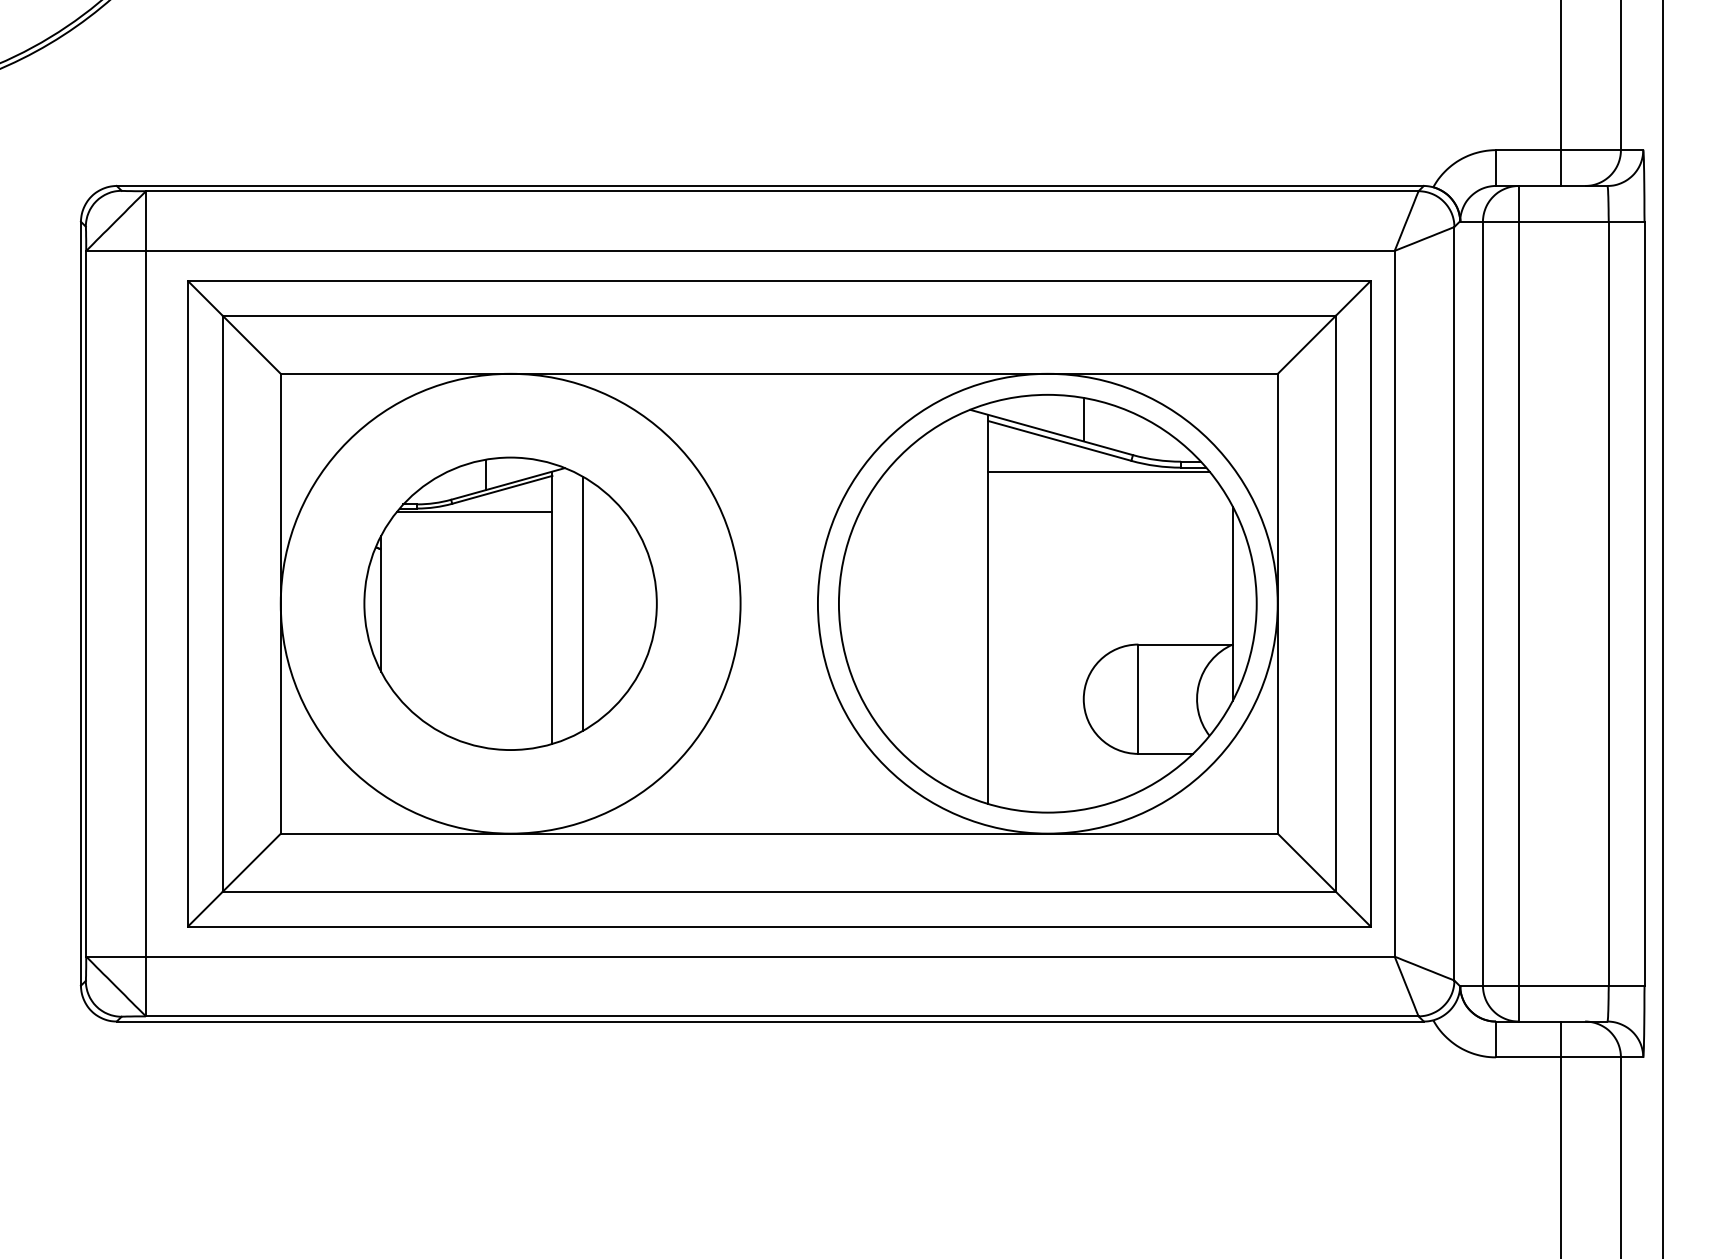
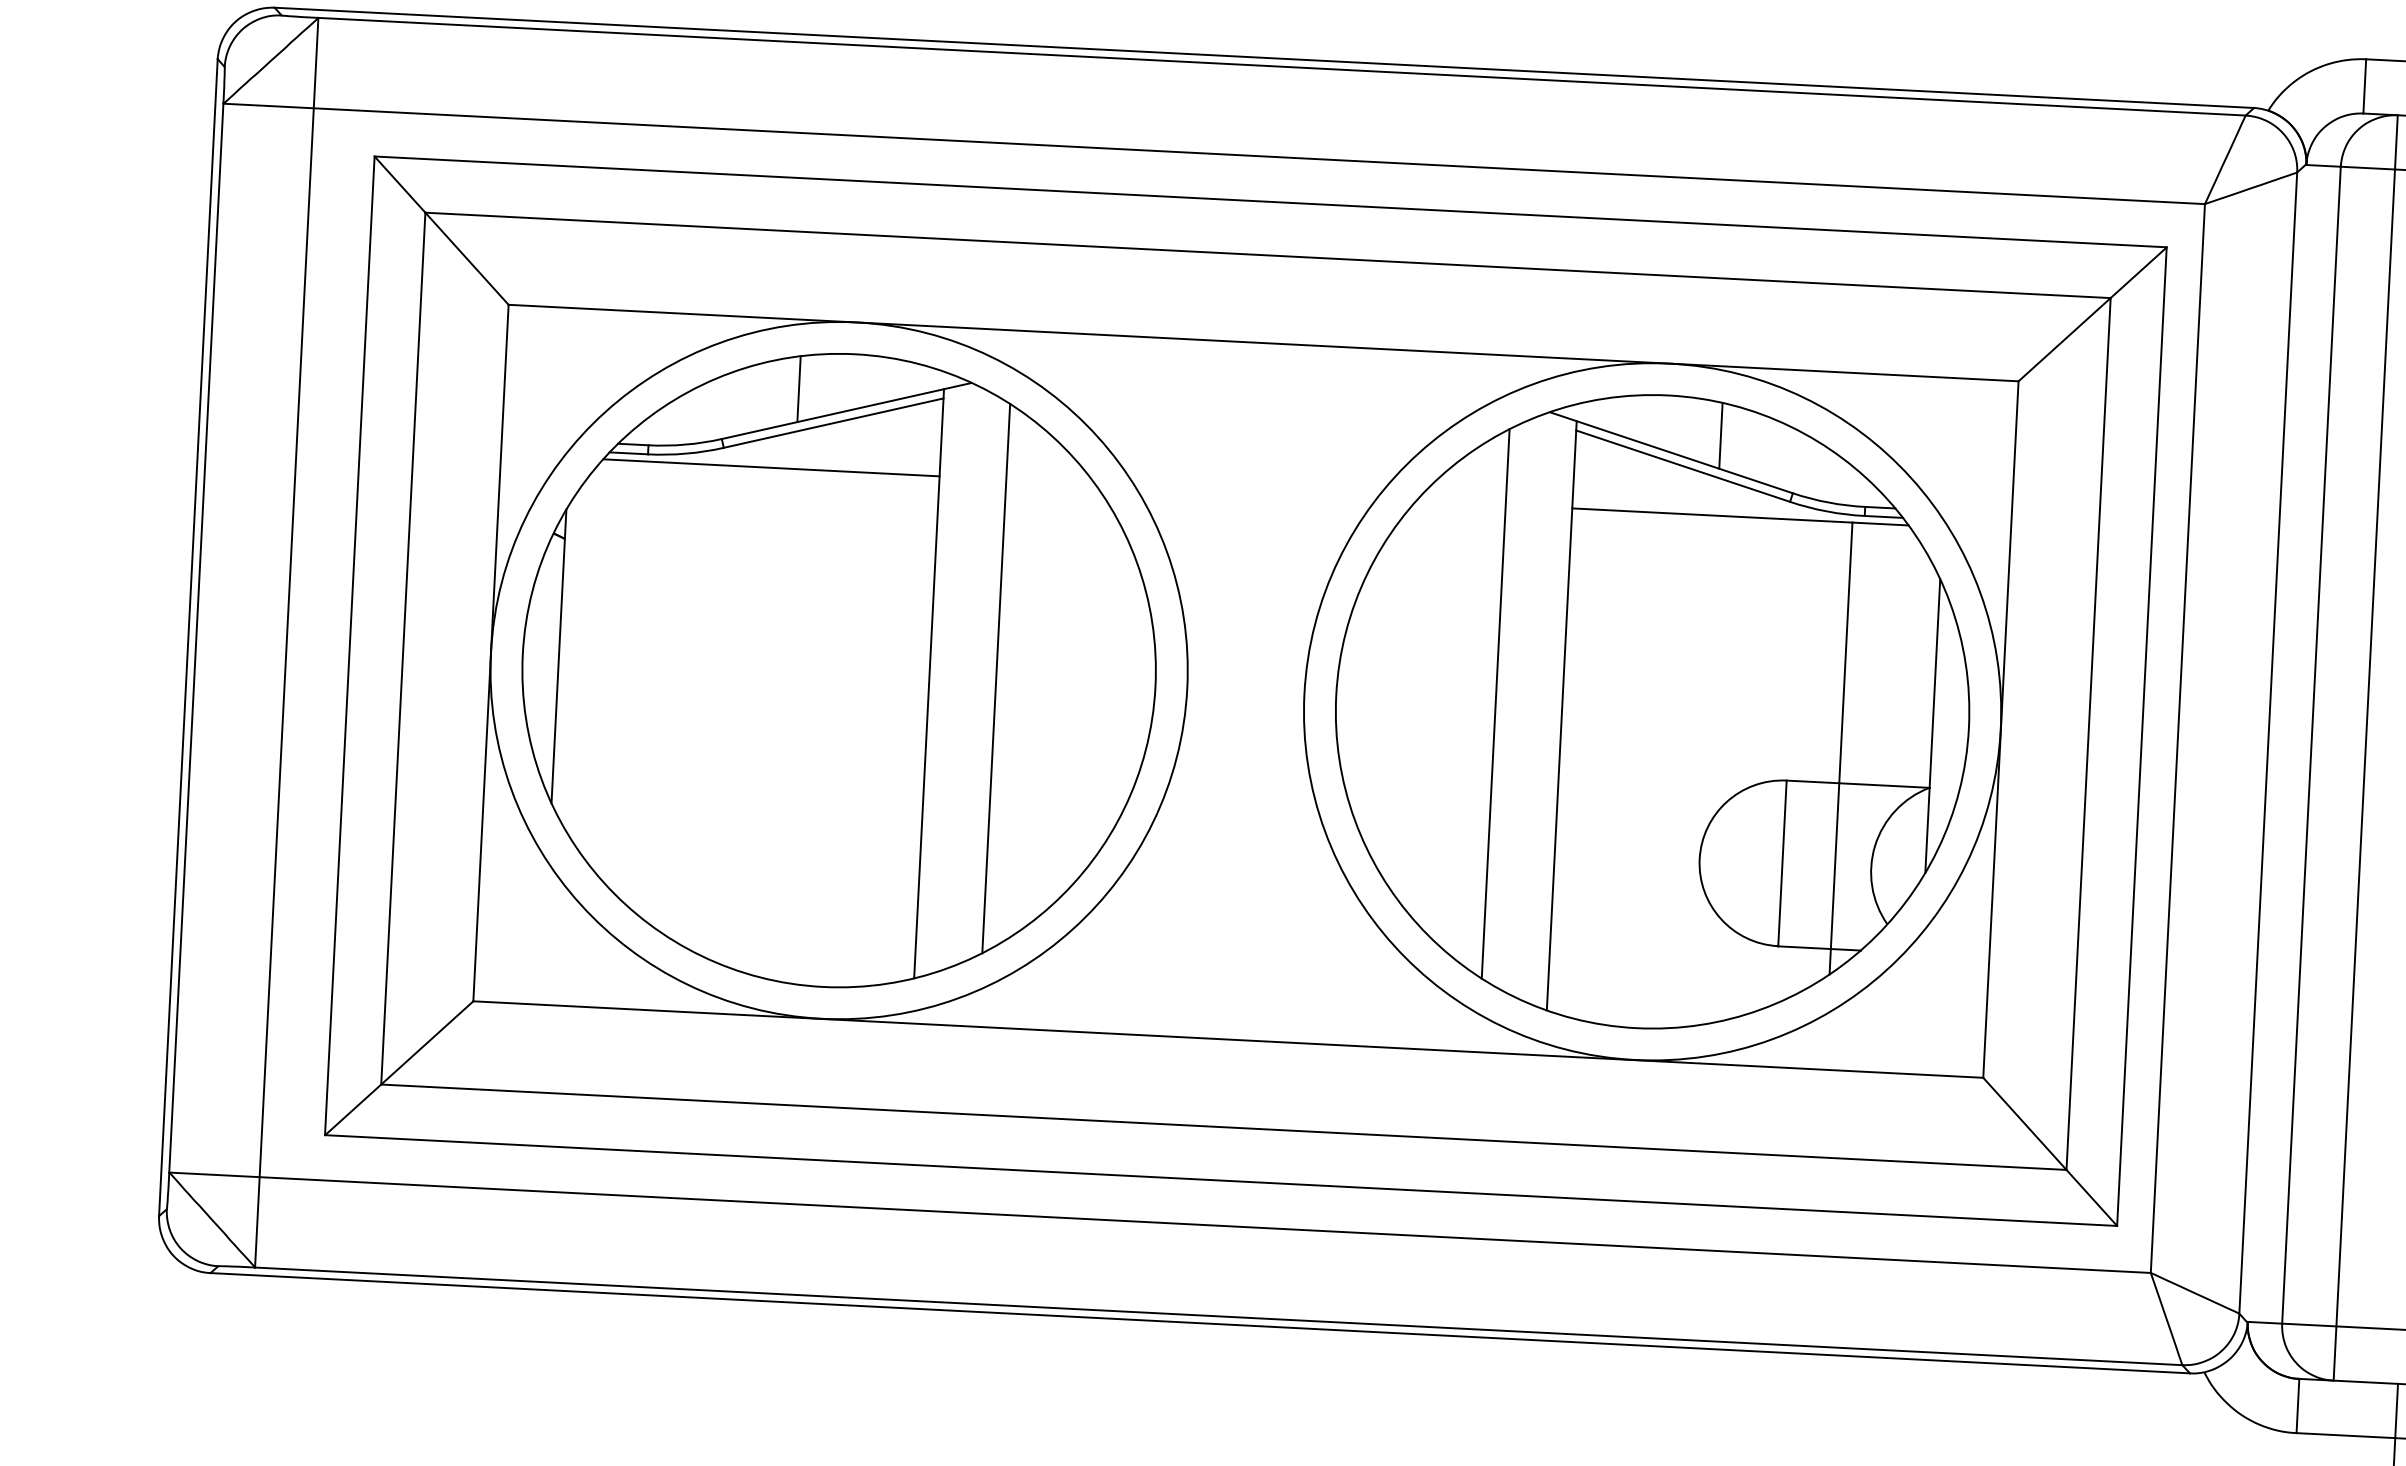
part: (510, 603) -> (838, 670), size x1.43
line: (944, 603) -> (1496, 703), added
line: (1173, 621) -> (1841, 748), added

